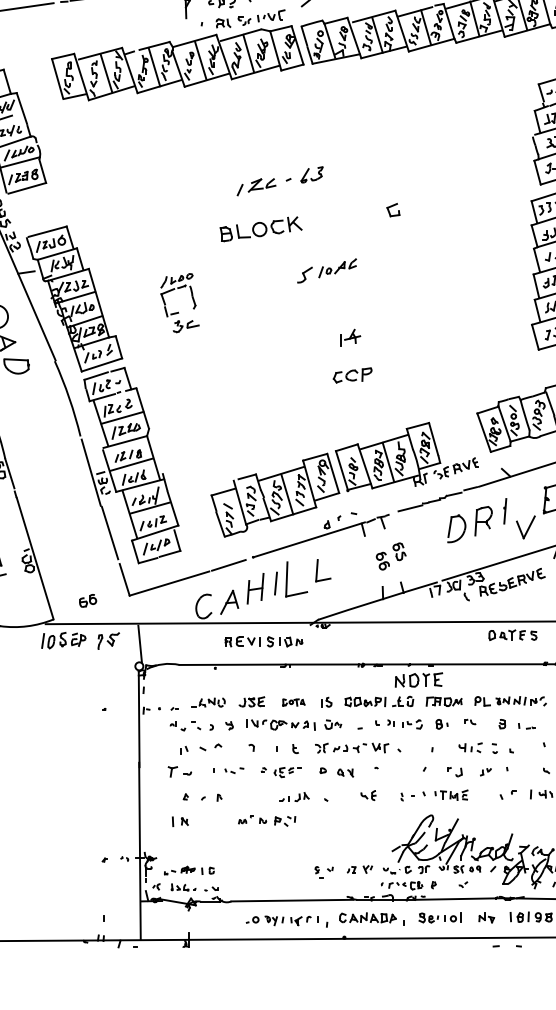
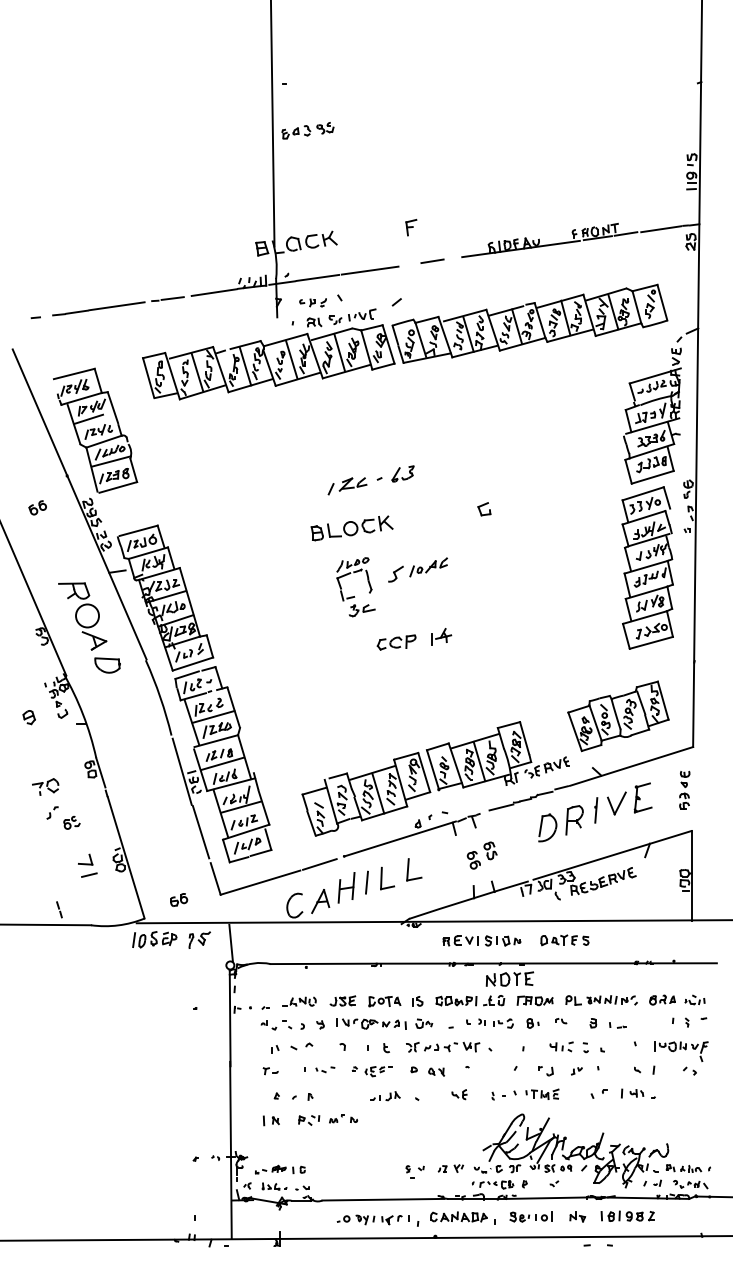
part: (178, 312) -> (354, 596), moved
part: (352, 375) -> (396, 642), moved
part: (525, 527) -> (616, 803), moved
part: (296, 579) -> (387, 878), size x0.62
part: (512, 635) -> (564, 940), moved
part: (263, 641) -> (481, 940), moved
part: (293, 702) -> (384, 1001), size x1.43
part: (179, 772) -> (270, 1071), size x0.62
part: (285, 821) -> (309, 1120), moved

